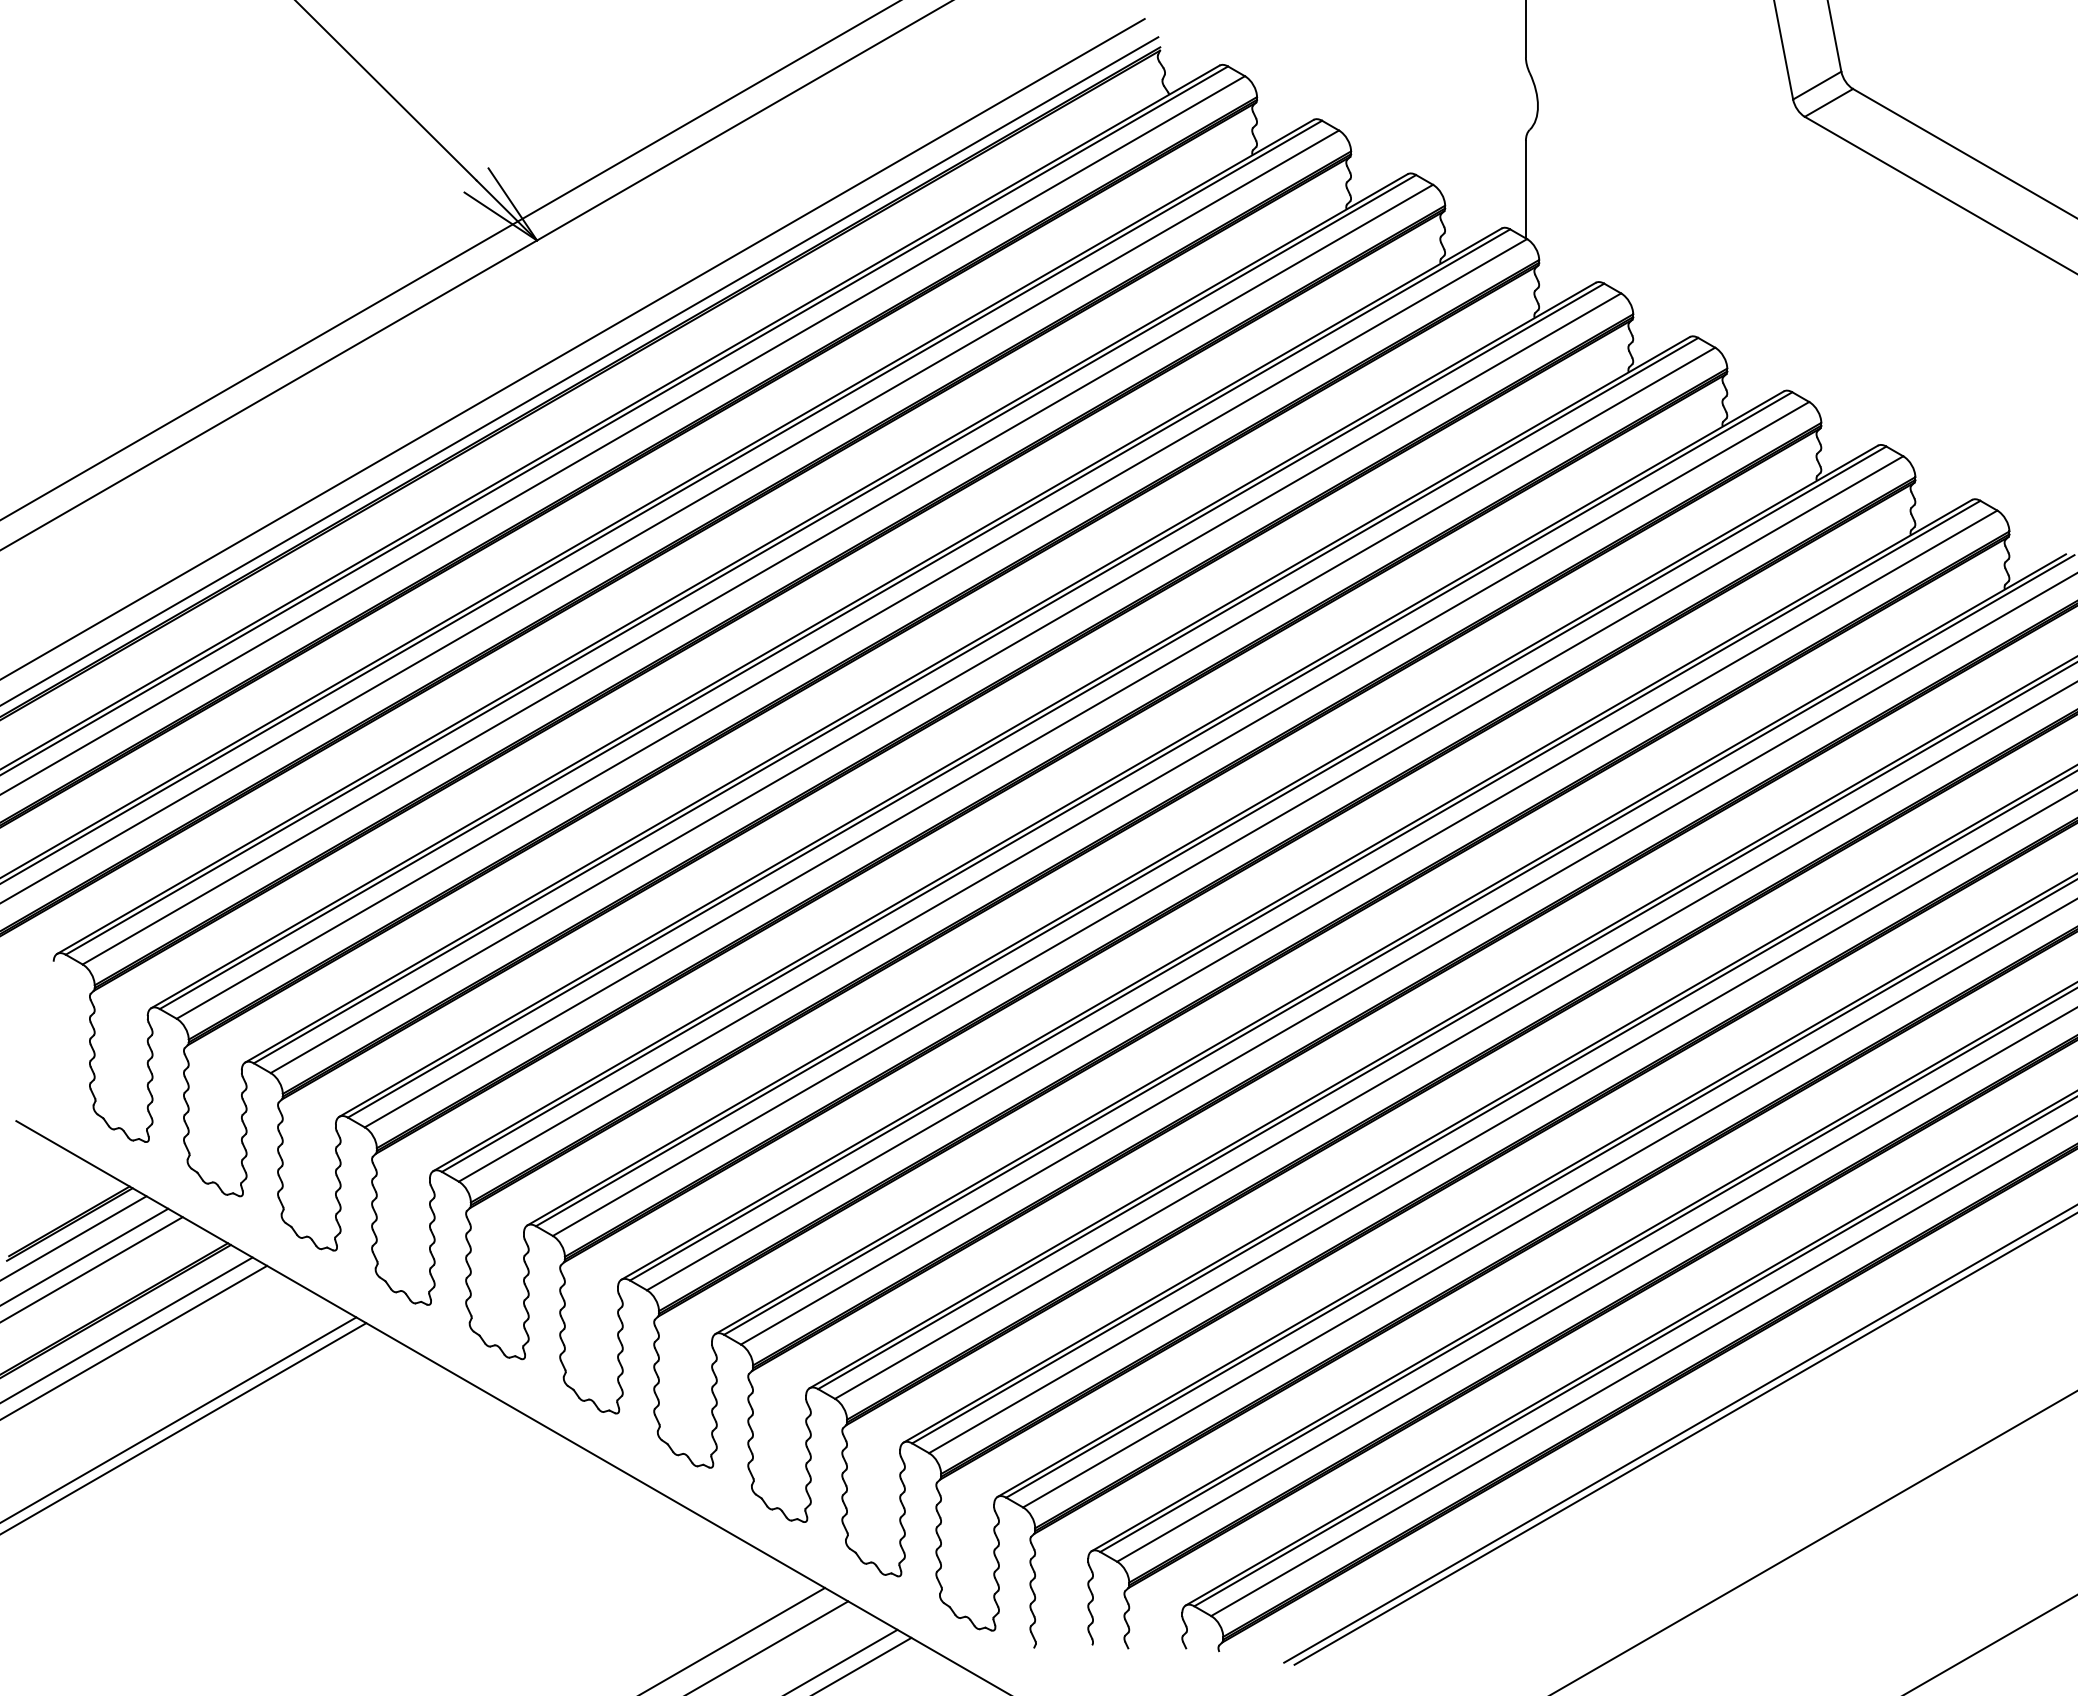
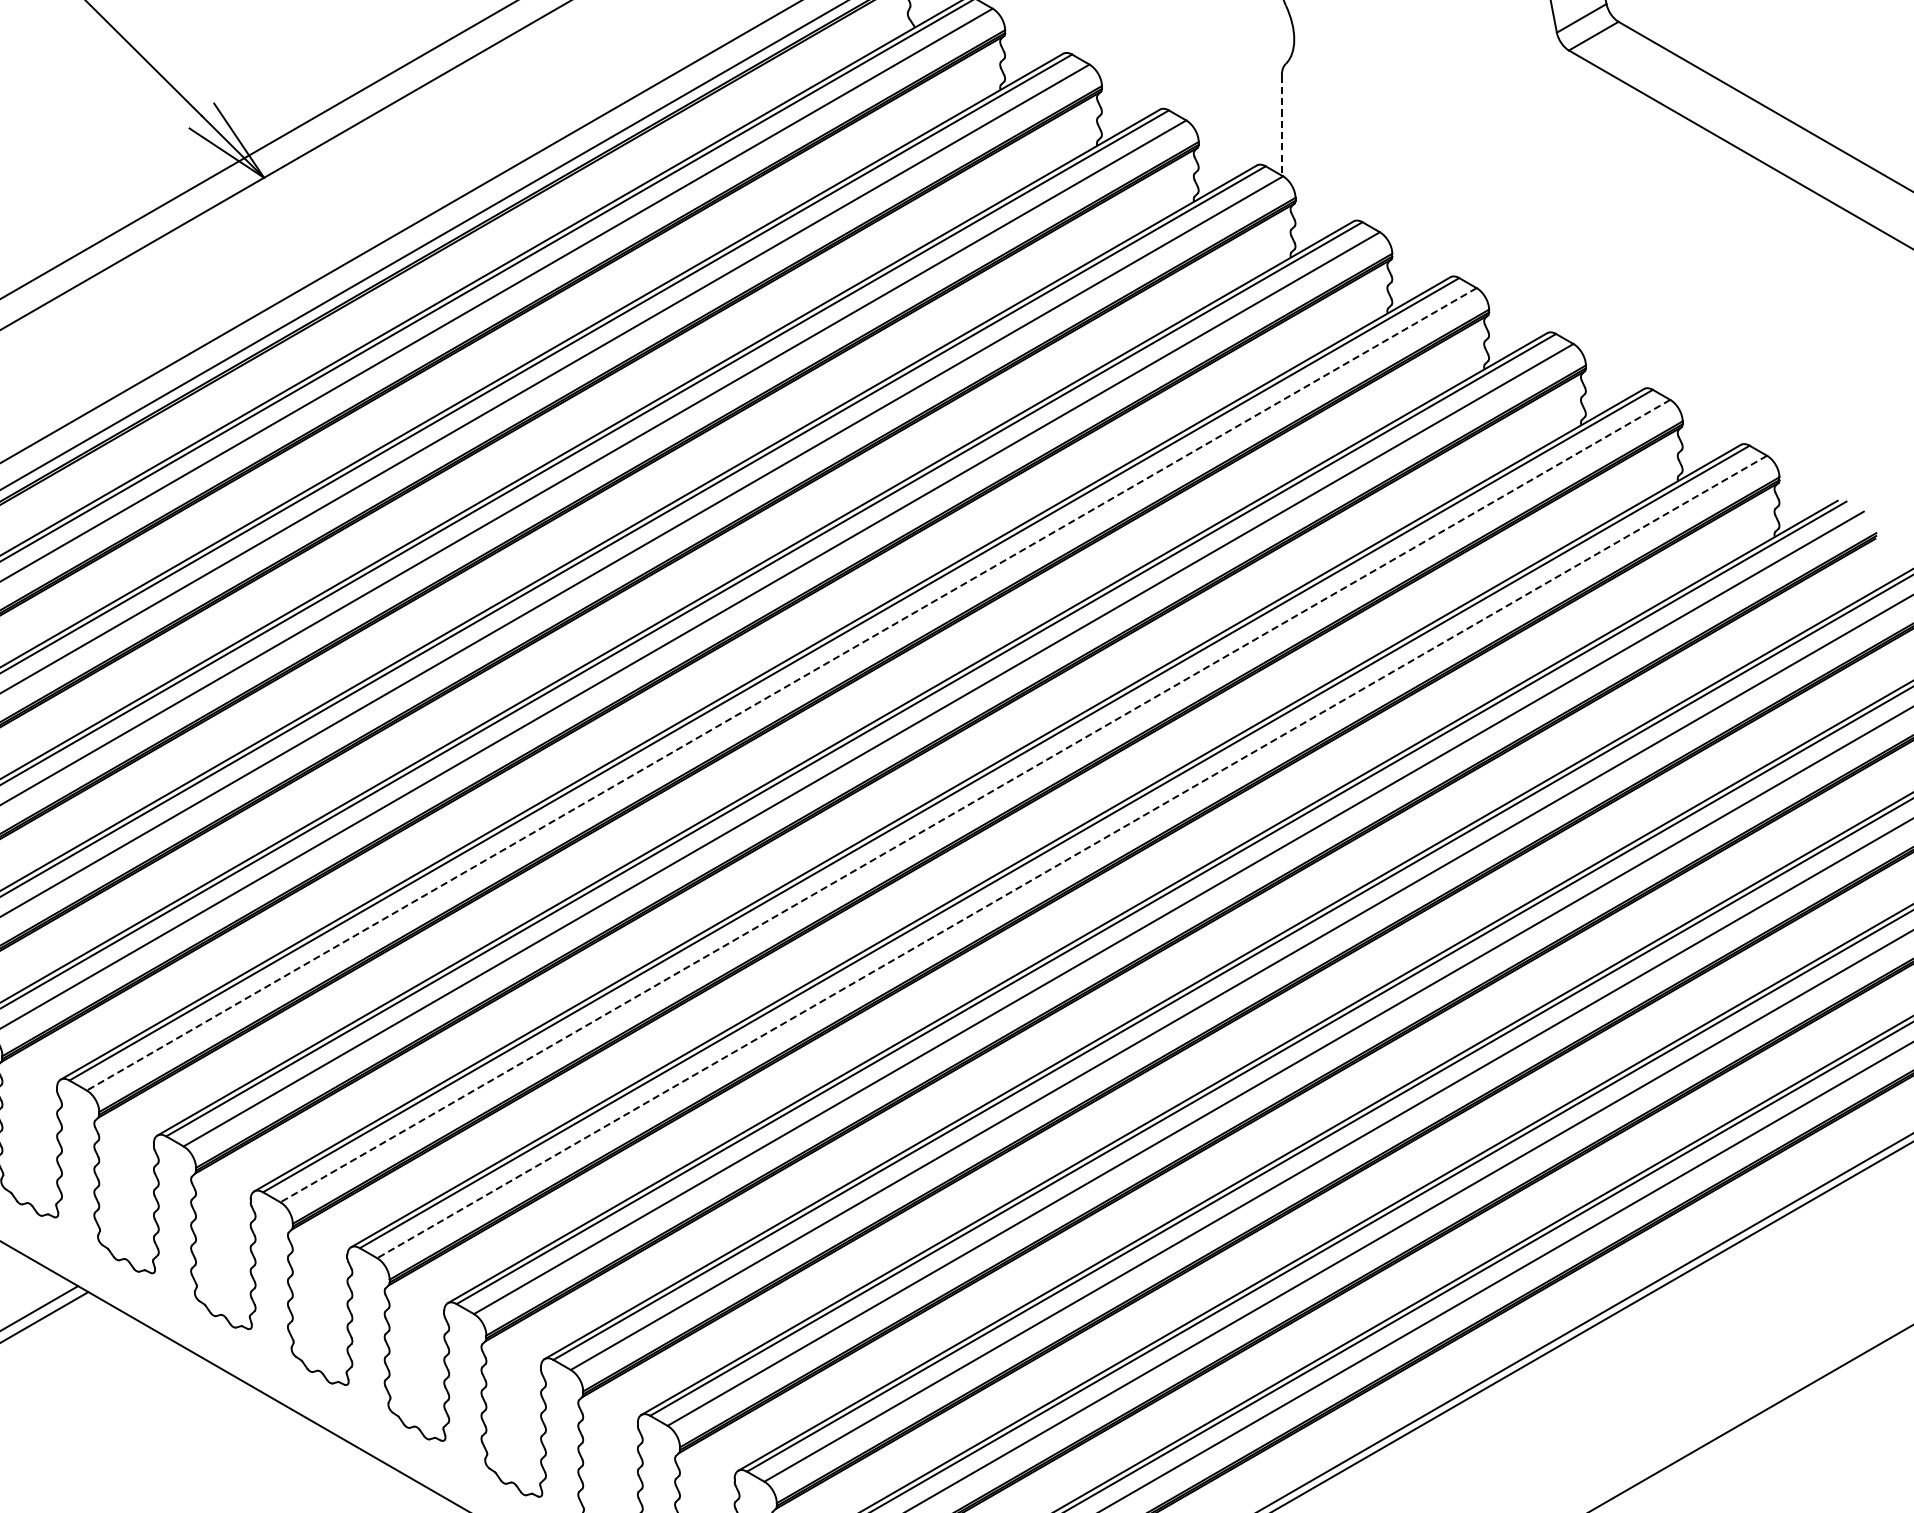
line: (1525, 189) -> (1281, 125), solid -> dashed
line: (1040, 737) -> (782, 689), solid -> dashed
line: (1228, 846) -> (975, 801), solid -> dashed
line: (1322, 900) -> (1072, 857), solid -> dashed

